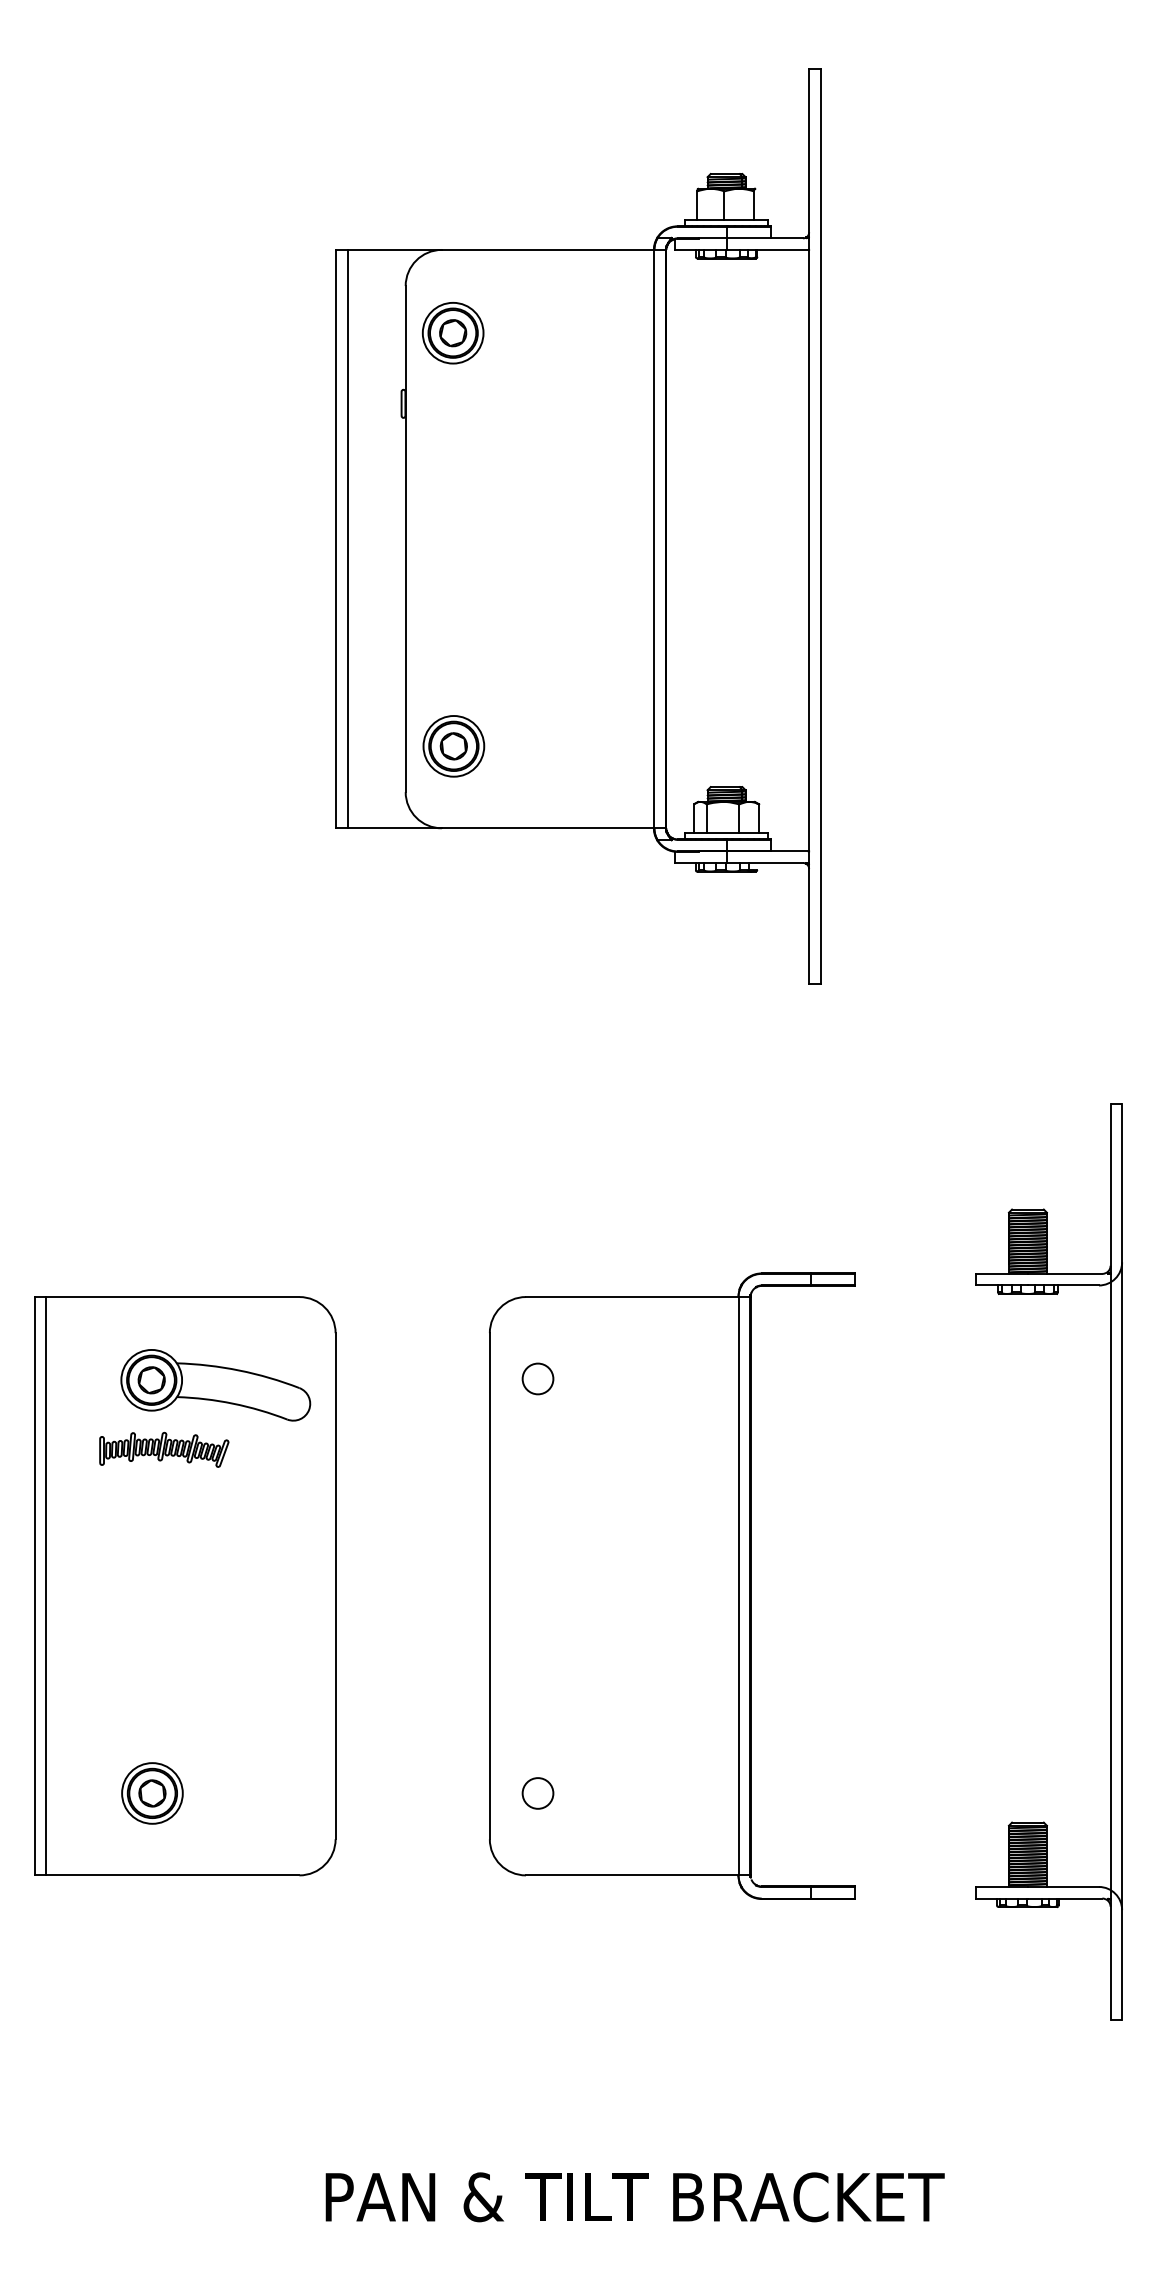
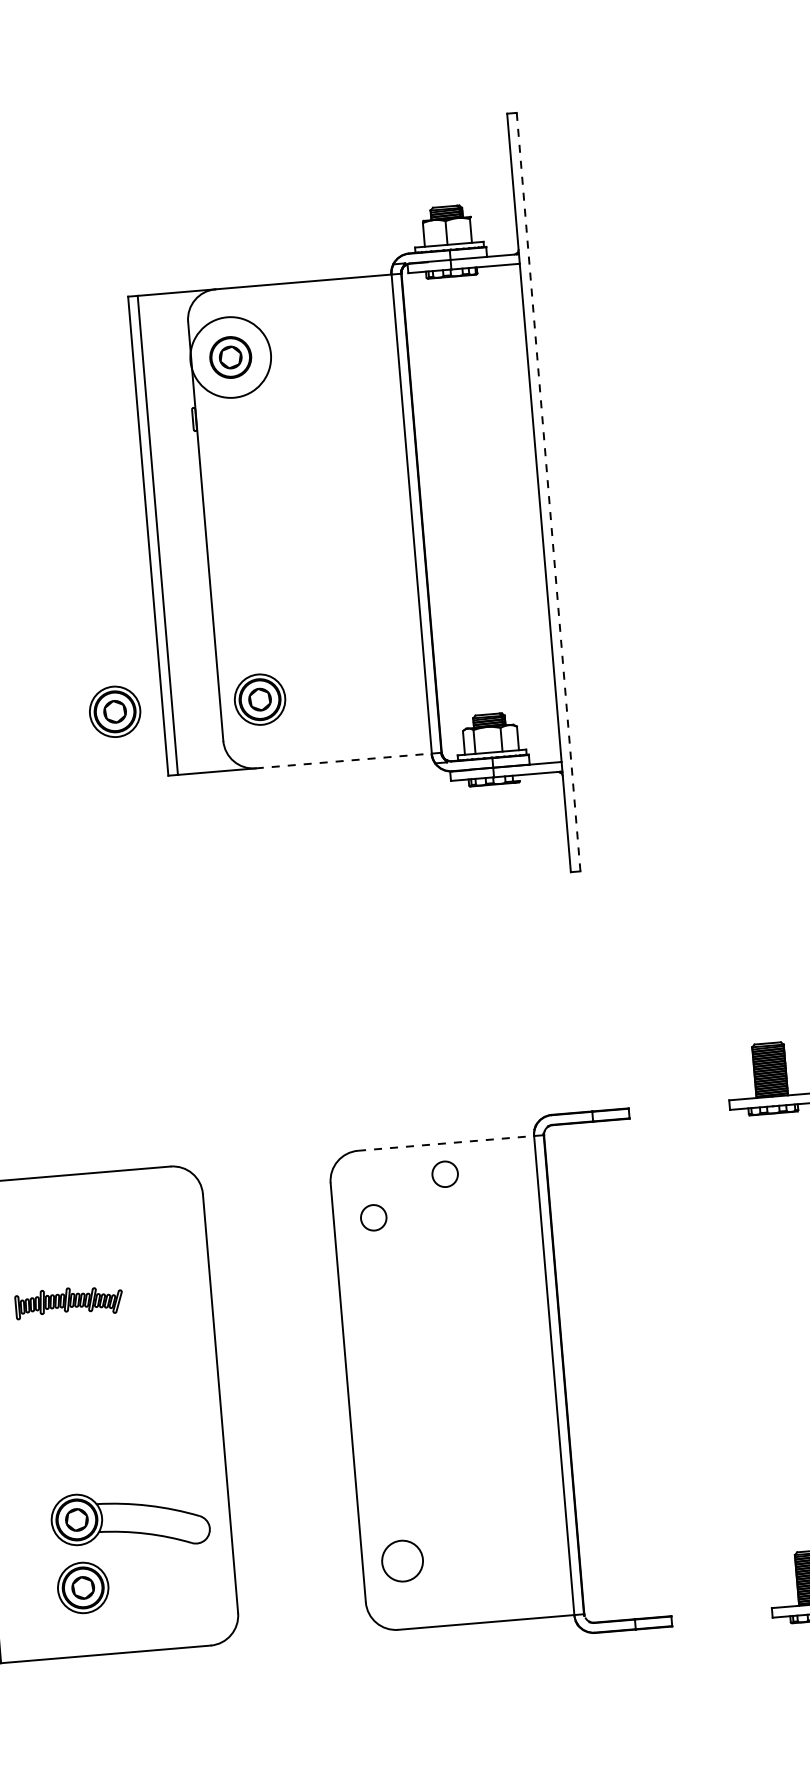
circle: (452, 332) -> (230, 356), size x1.6
line: (820, 526) -> (548, 492), solid -> dashed
part: (278, 746) -> (114, 711), added
line: (548, 828) -> (344, 761), solid -> dashed
line: (632, 1297) -> (446, 1143), solid -> dashed
circle: (627, 1333) -> (444, 1173), added
part: (215, 1385) -> (130, 1519), moved
circle: (537, 1793) -> (402, 1561), size x1.6

